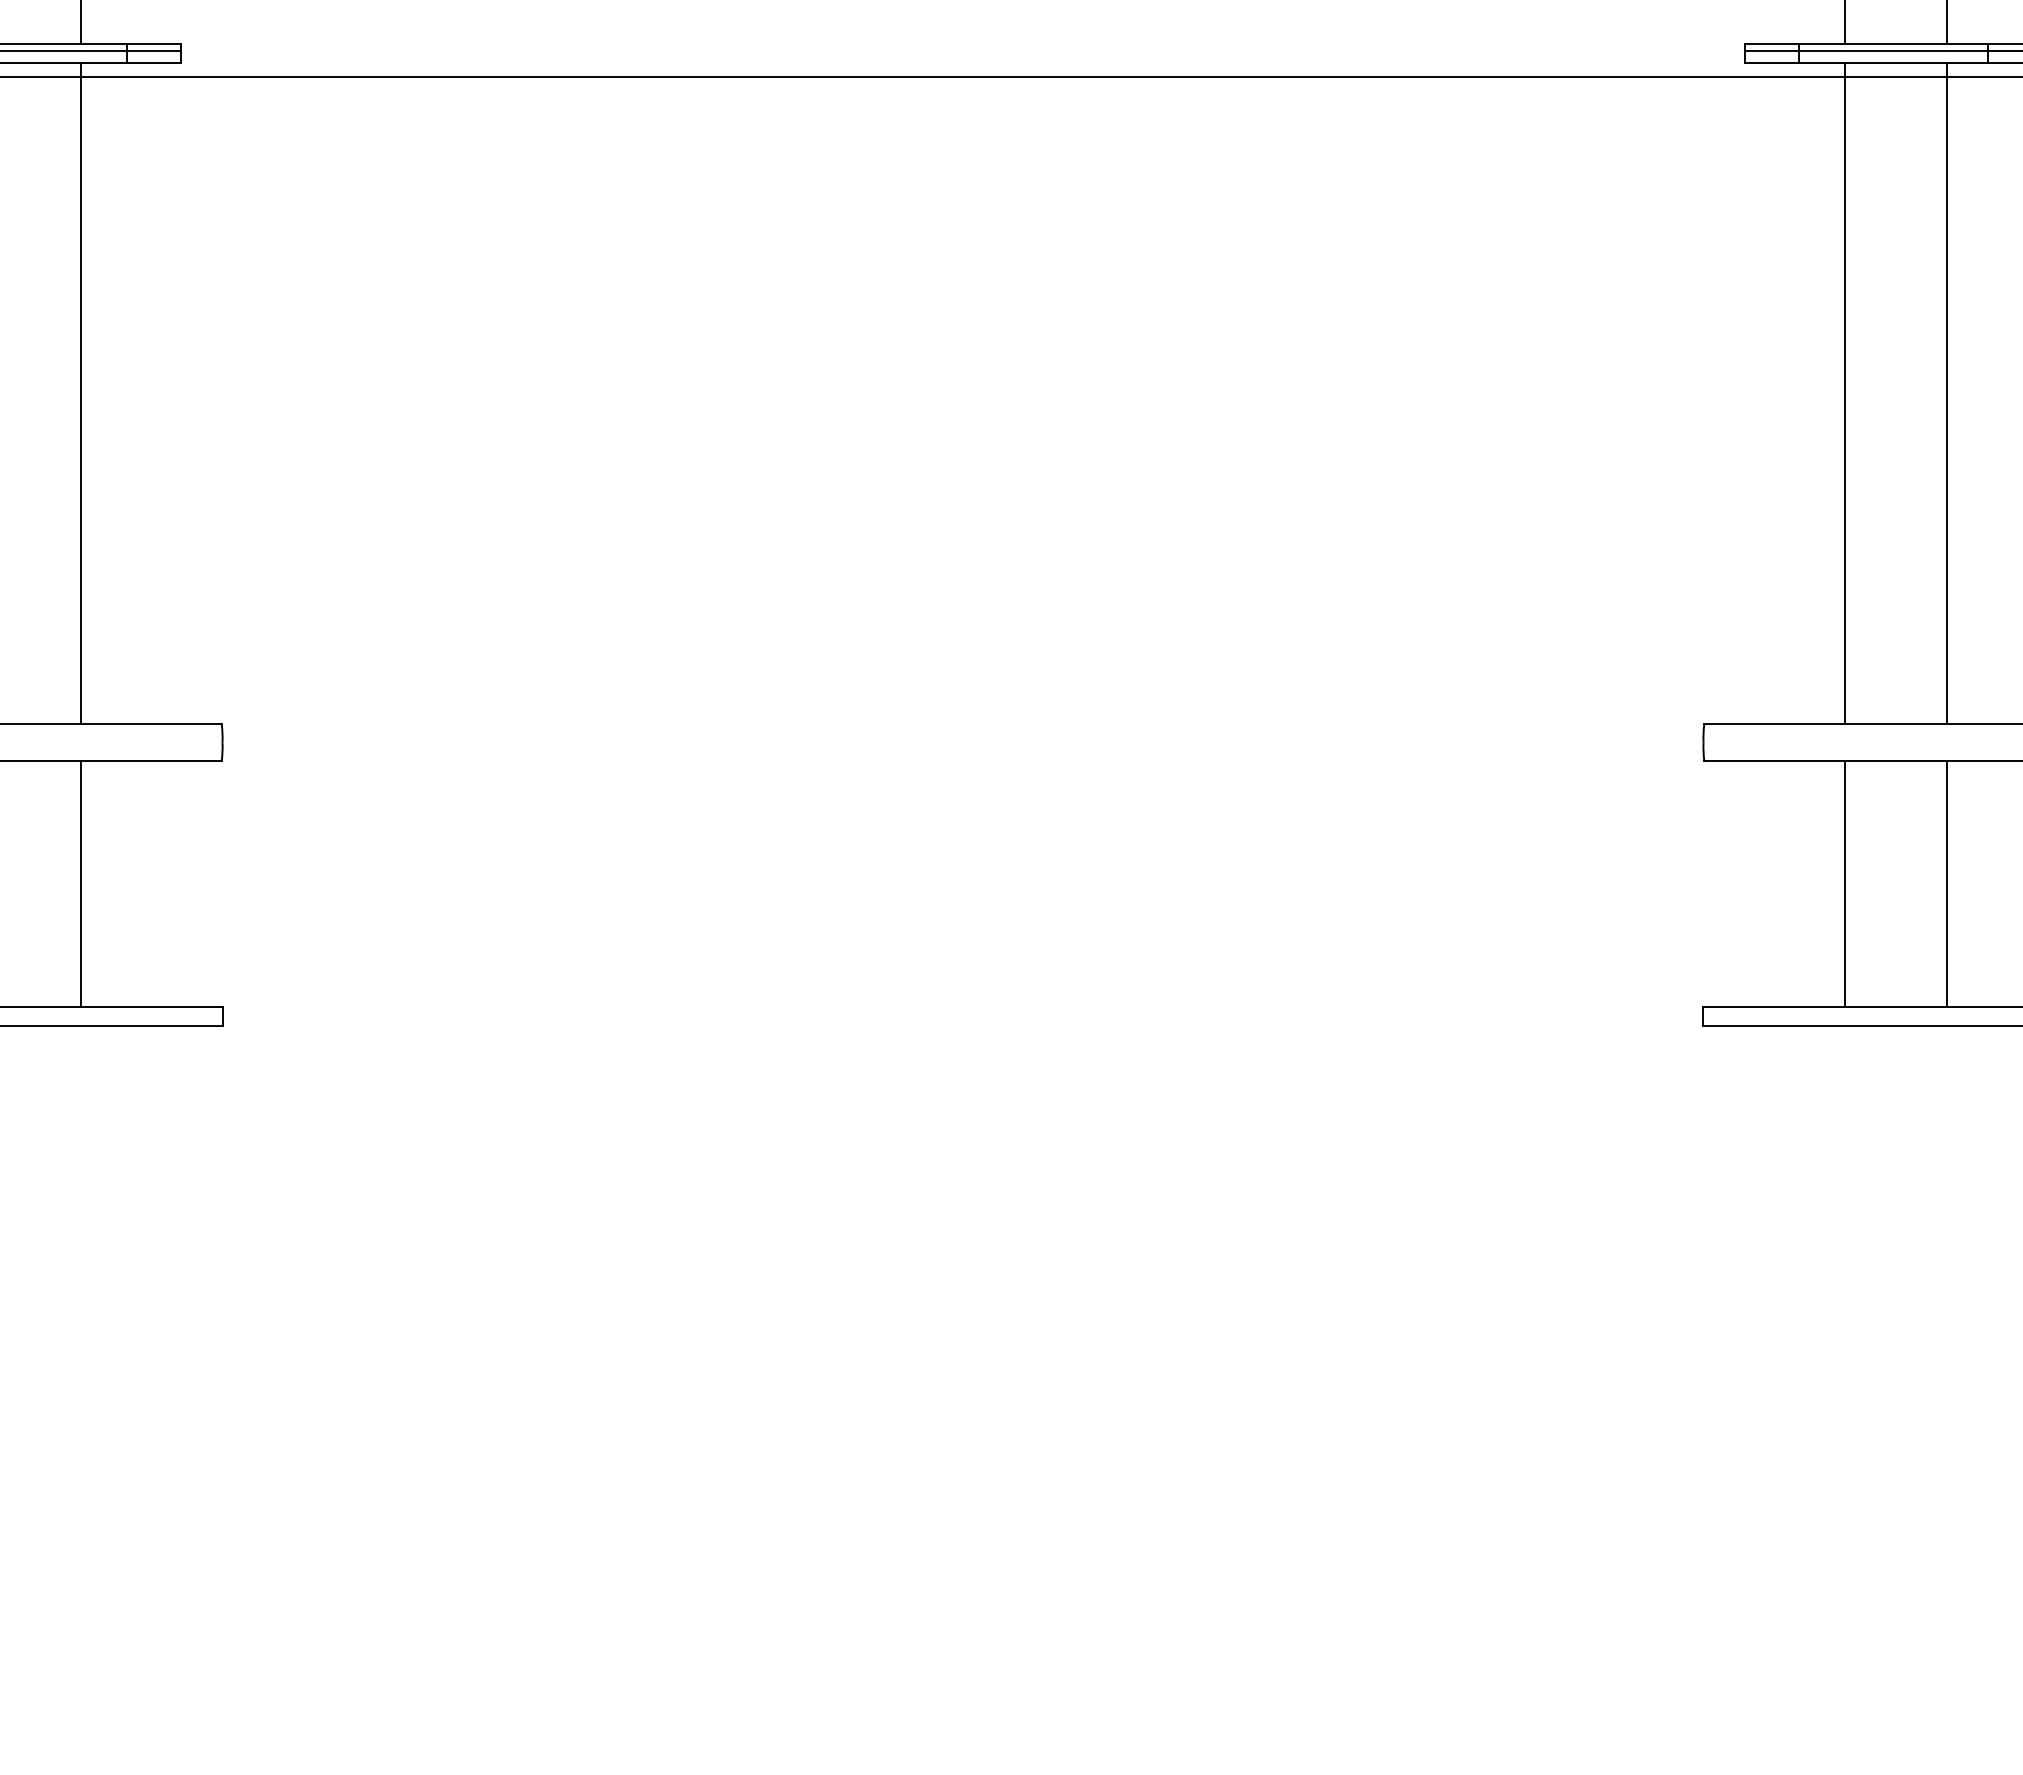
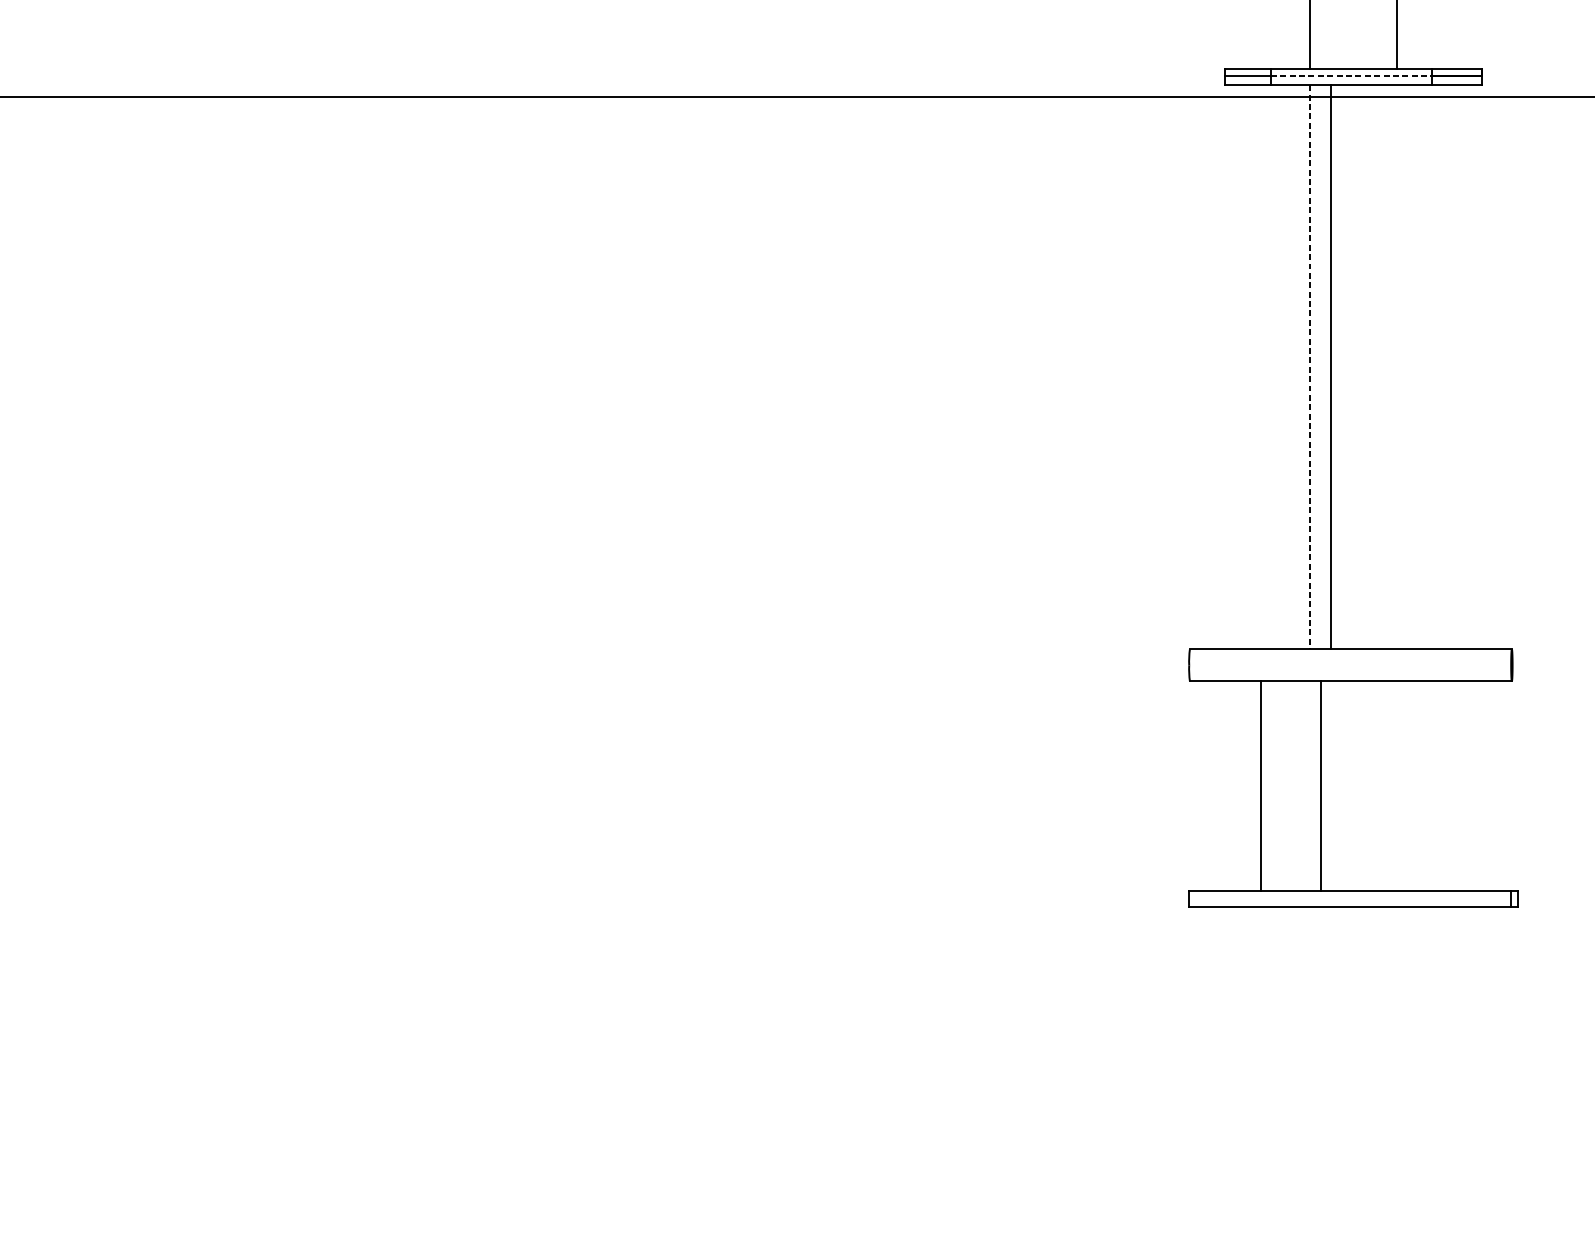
line: (1894, 51) -> (1352, 75), solid -> dashed
line: (1947, 392) -> (1330, 366), moved
line: (1845, 393) -> (1310, 367), solid -> dashed
line: (1845, 884) -> (1260, 786), moved
line: (1947, 884) -> (1321, 786), moved

